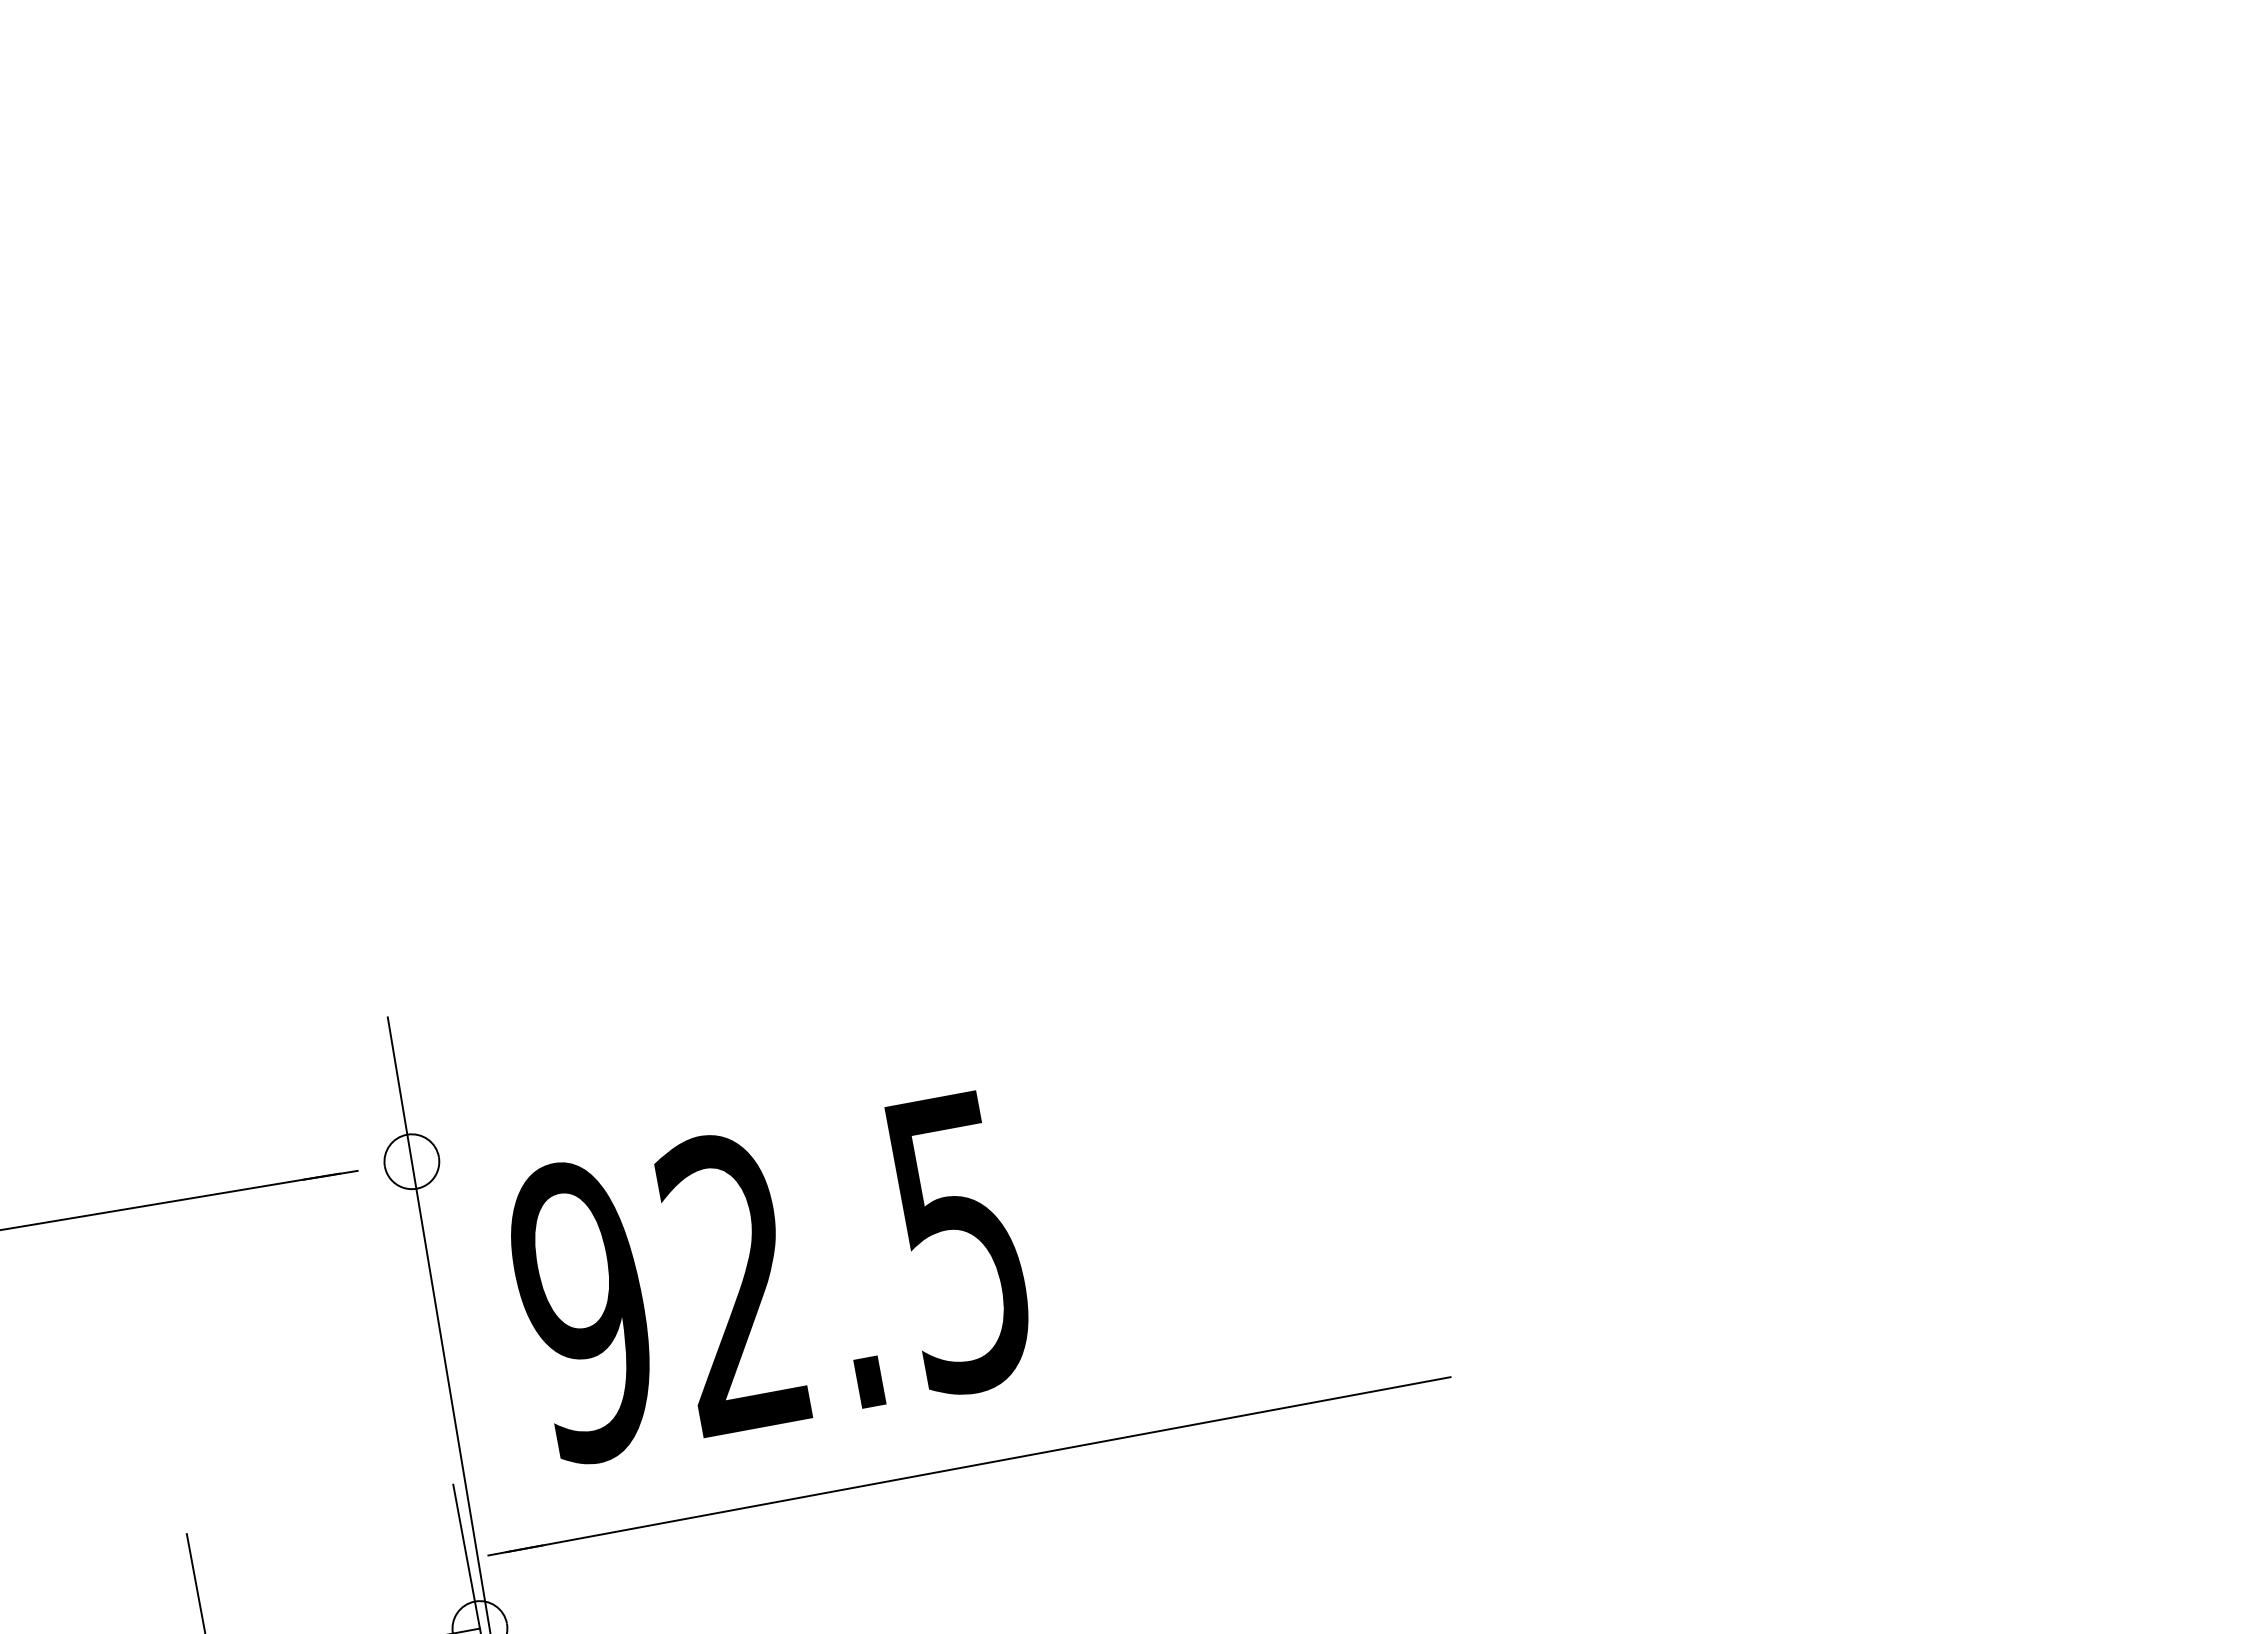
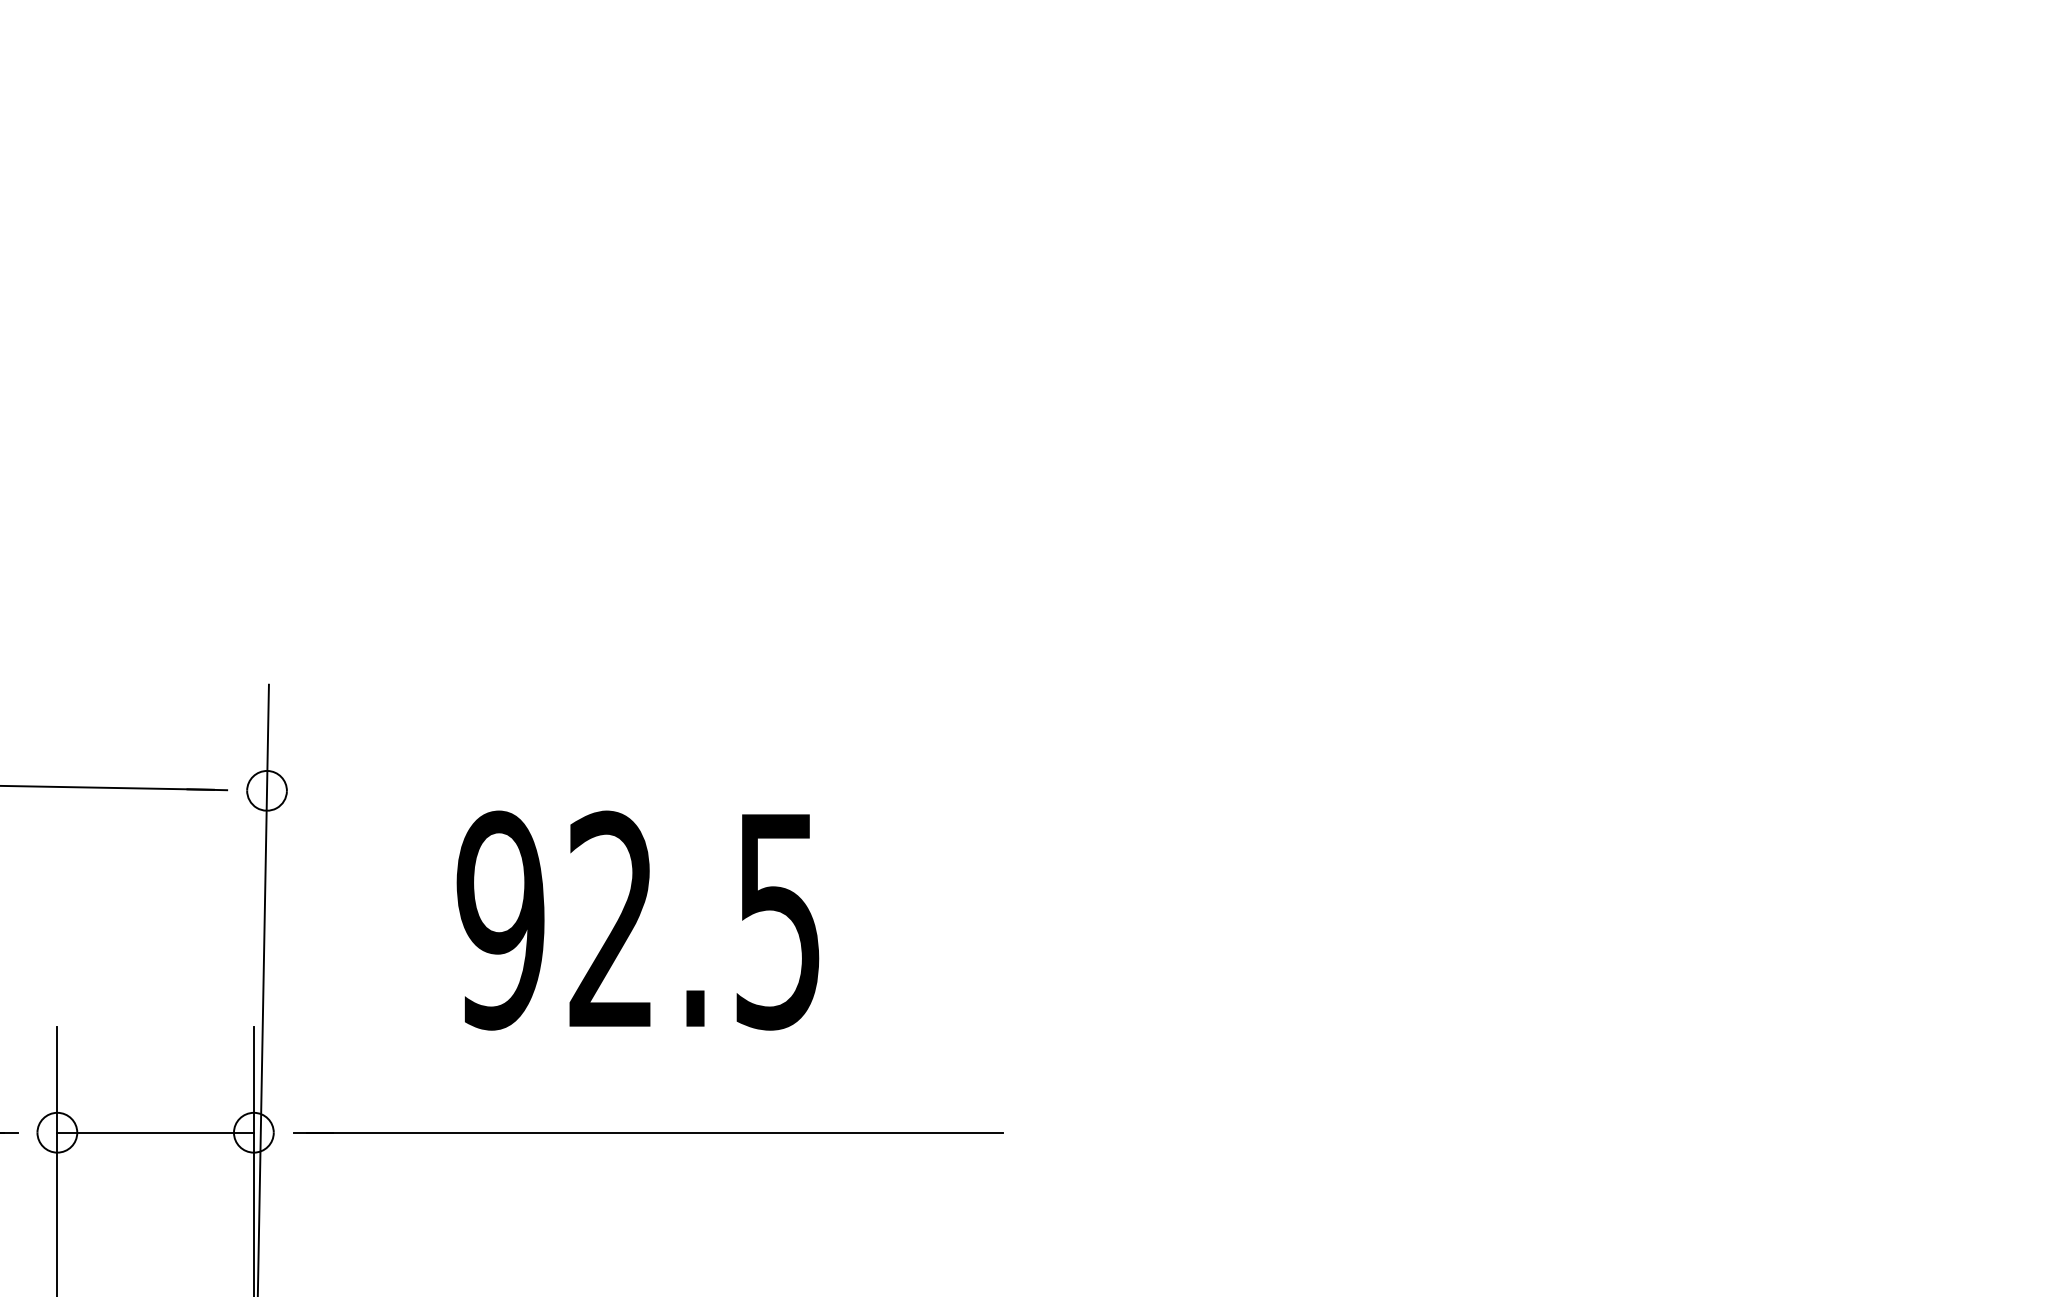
text: (769, 1277) -> (637, 920), moved
line: (969, 1465) -> (648, 1132), moved

